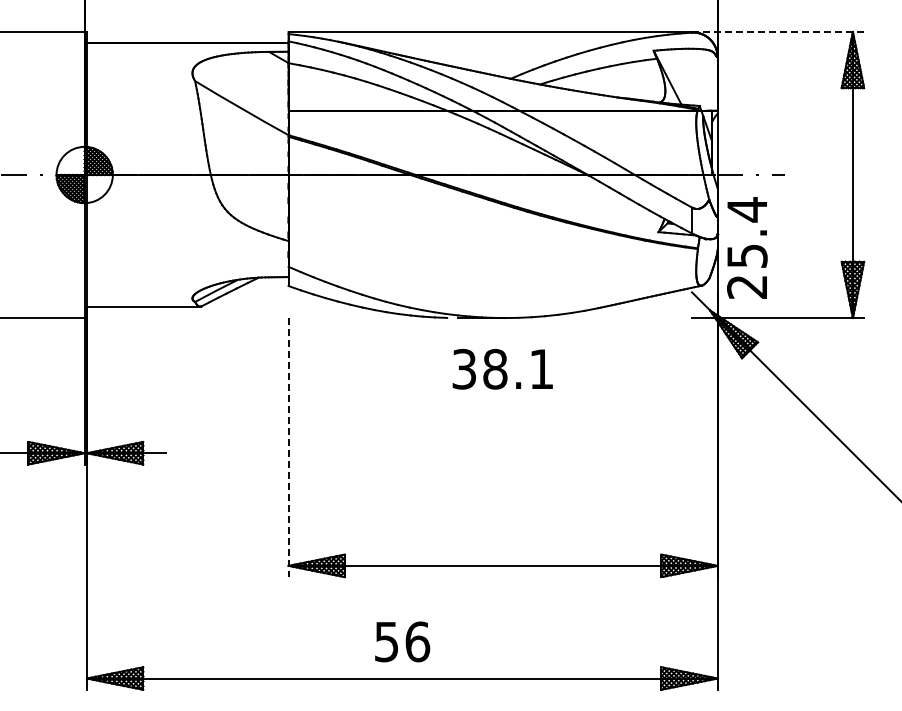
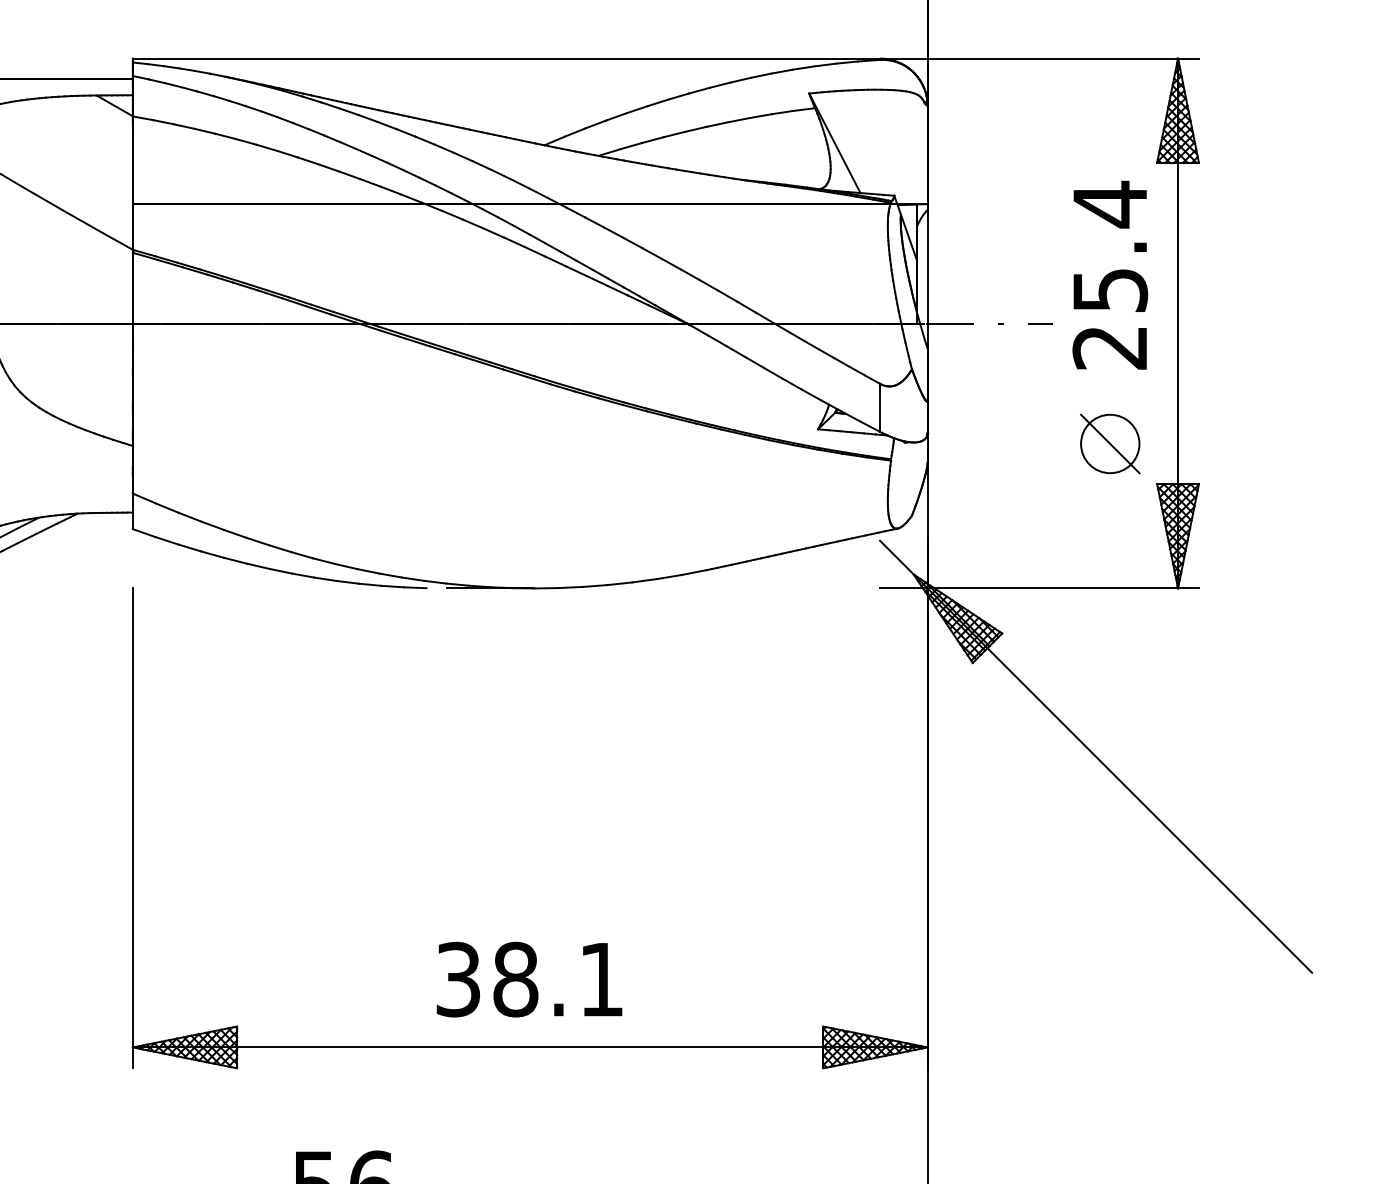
line: (777, 31) -> (1038, 57), dashed -> solid
part: (816, 239) -> (1110, 442), added
text: (747, 247) -> (1110, 274), moved
text: (502, 368) -> (529, 978), moved
line: (288, 447) -> (132, 828), dashed -> solid

